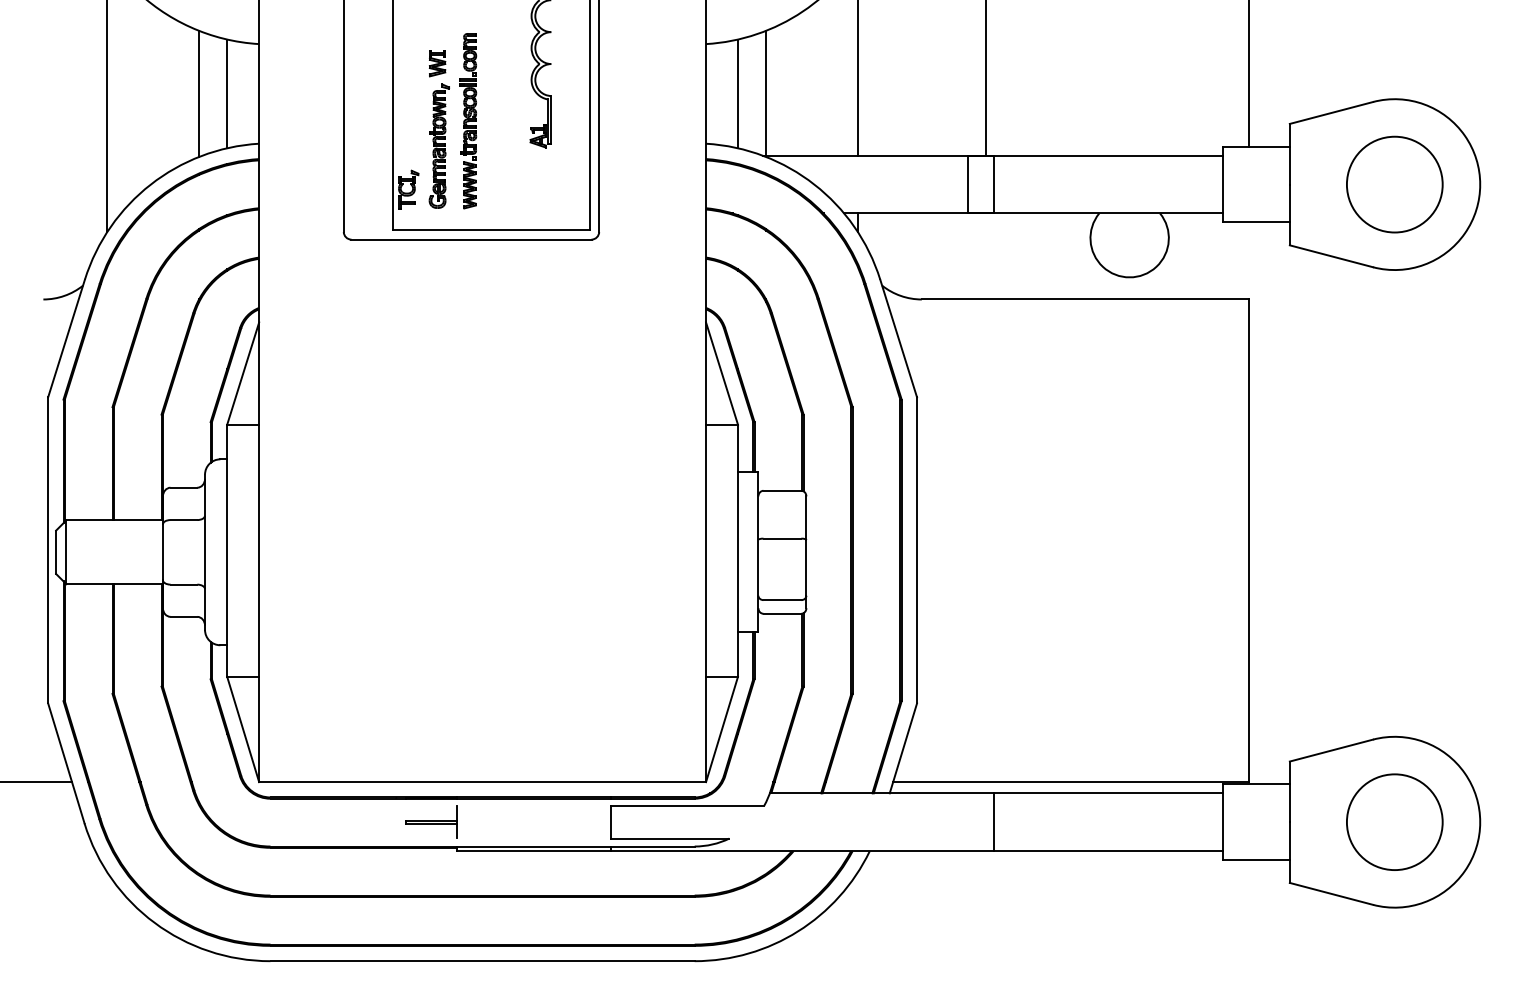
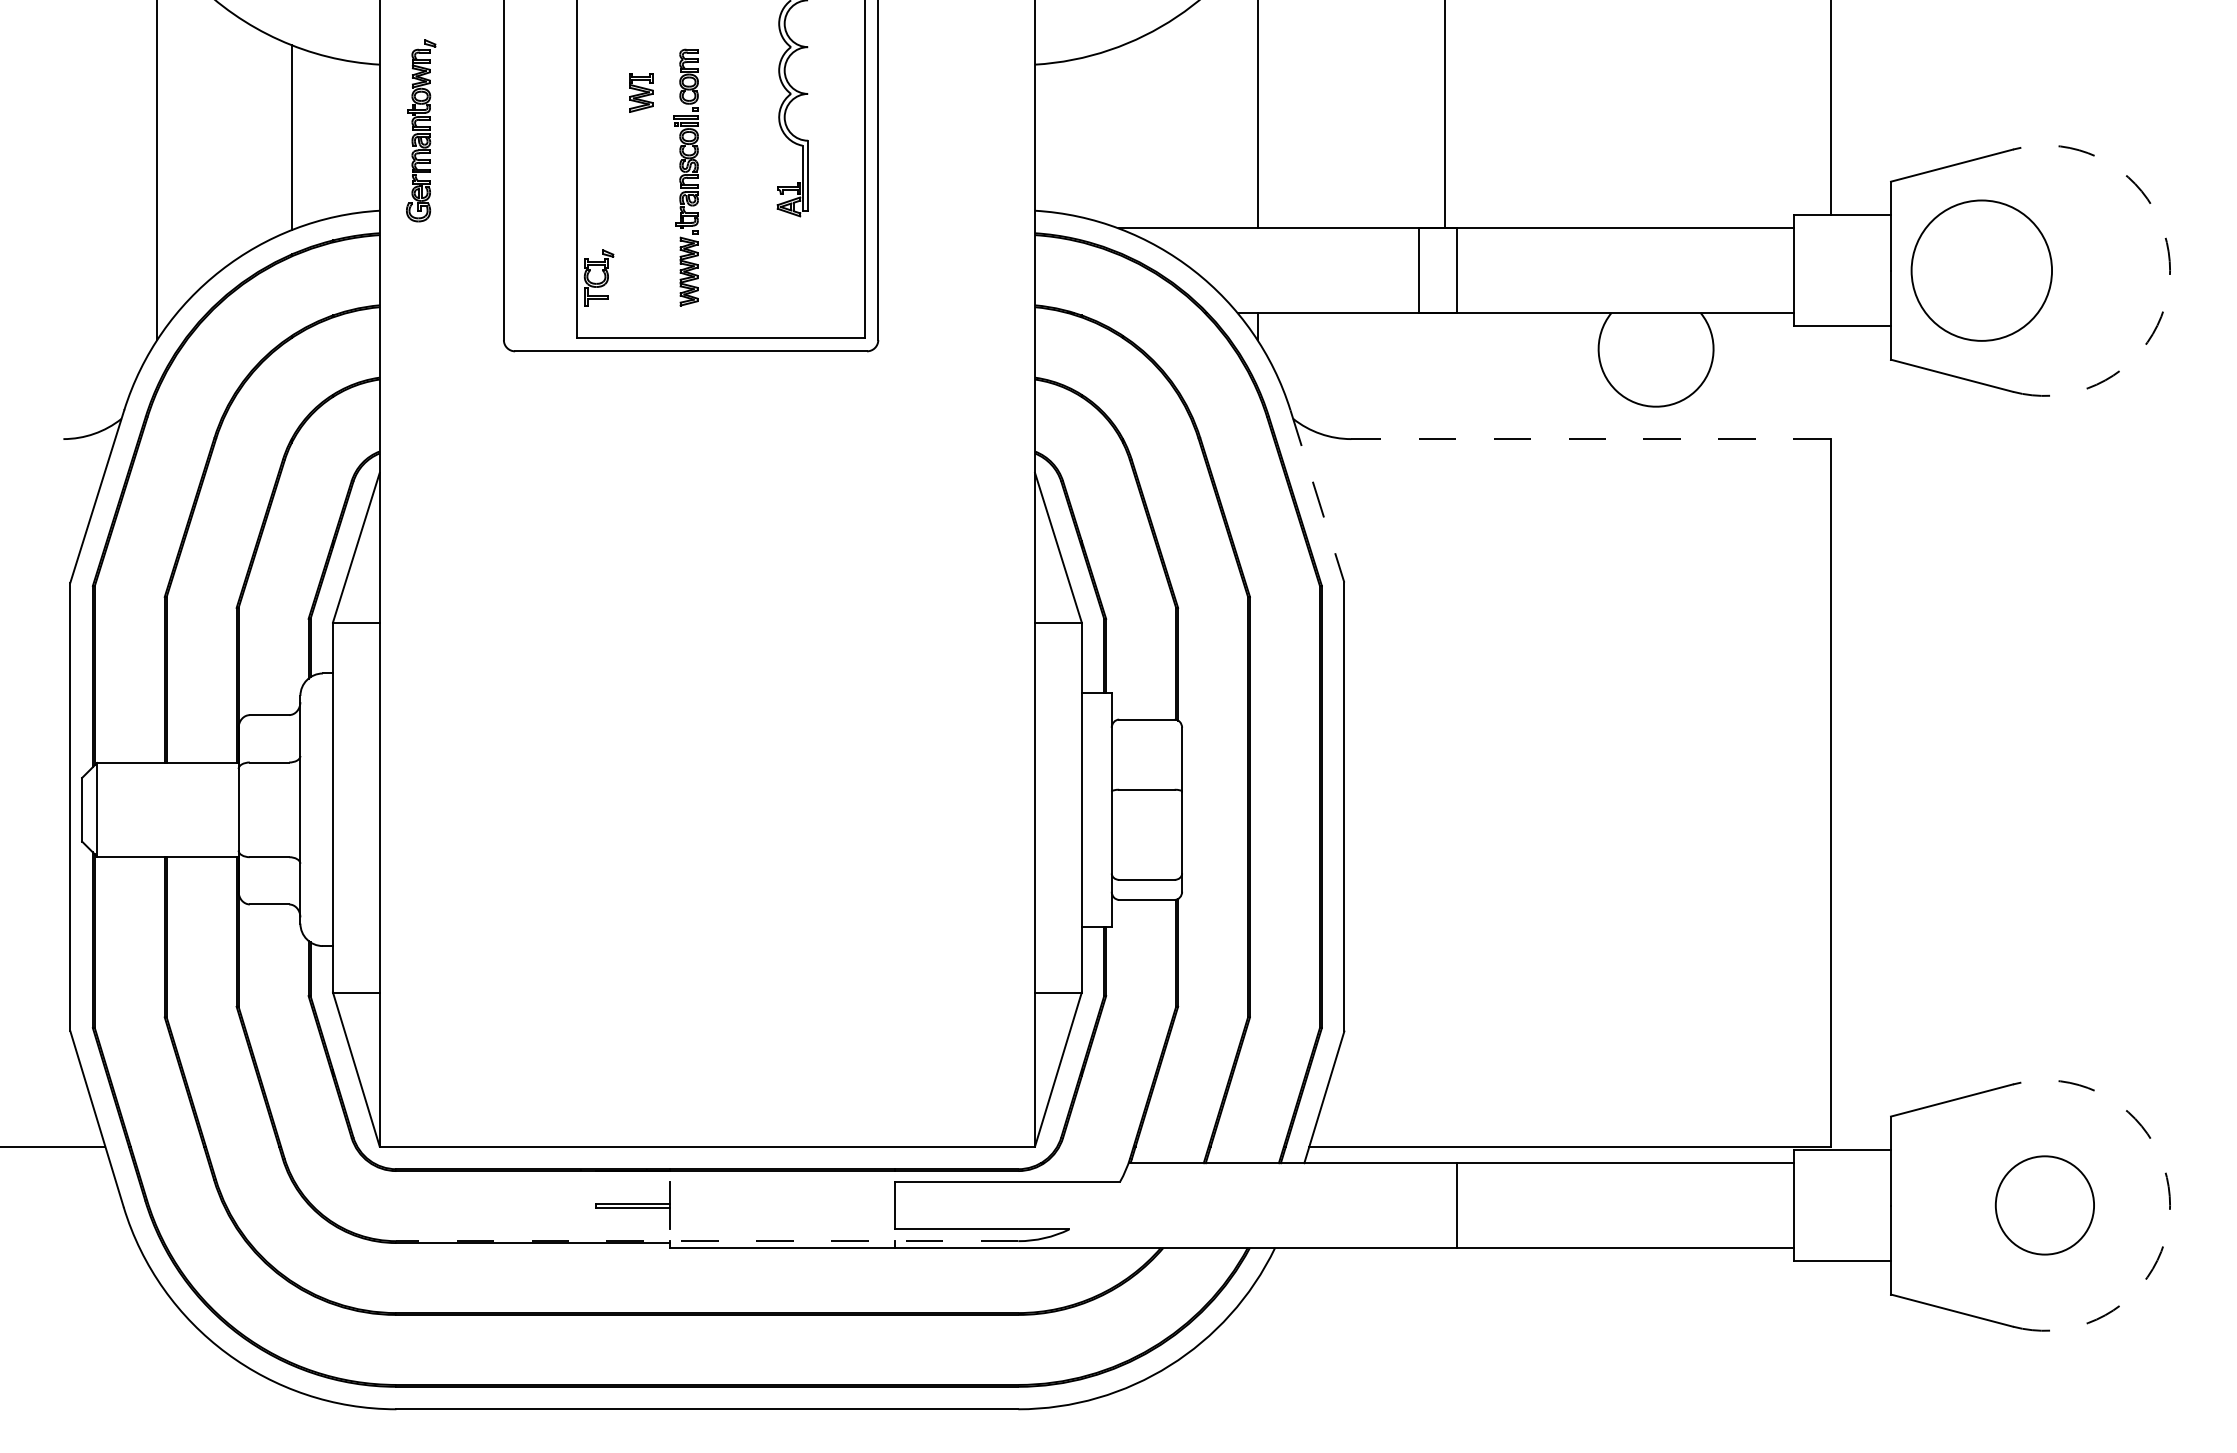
line: (766, 92) -> (1123, 135), removed
line: (227, 93) -> (333, 137), removed
line: (737, 93) -> (1081, 137), removed
part: (438, 145) -> (419, 129), moved
circle: (1394, 184) -> (1981, 270), moved
arc: (1480, 184) -> (2170, 270), solid -> dashed
line: (1084, 299) -> (1589, 439), solid -> dashed
line: (898, 338) -> (1317, 496), solid -> dashed
circle: (1394, 821) -> (2044, 1204), size x0.7
arc: (1480, 822) -> (2170, 1205), solid -> dashed
line: (482, 846) -> (707, 1241), solid -> dashed

